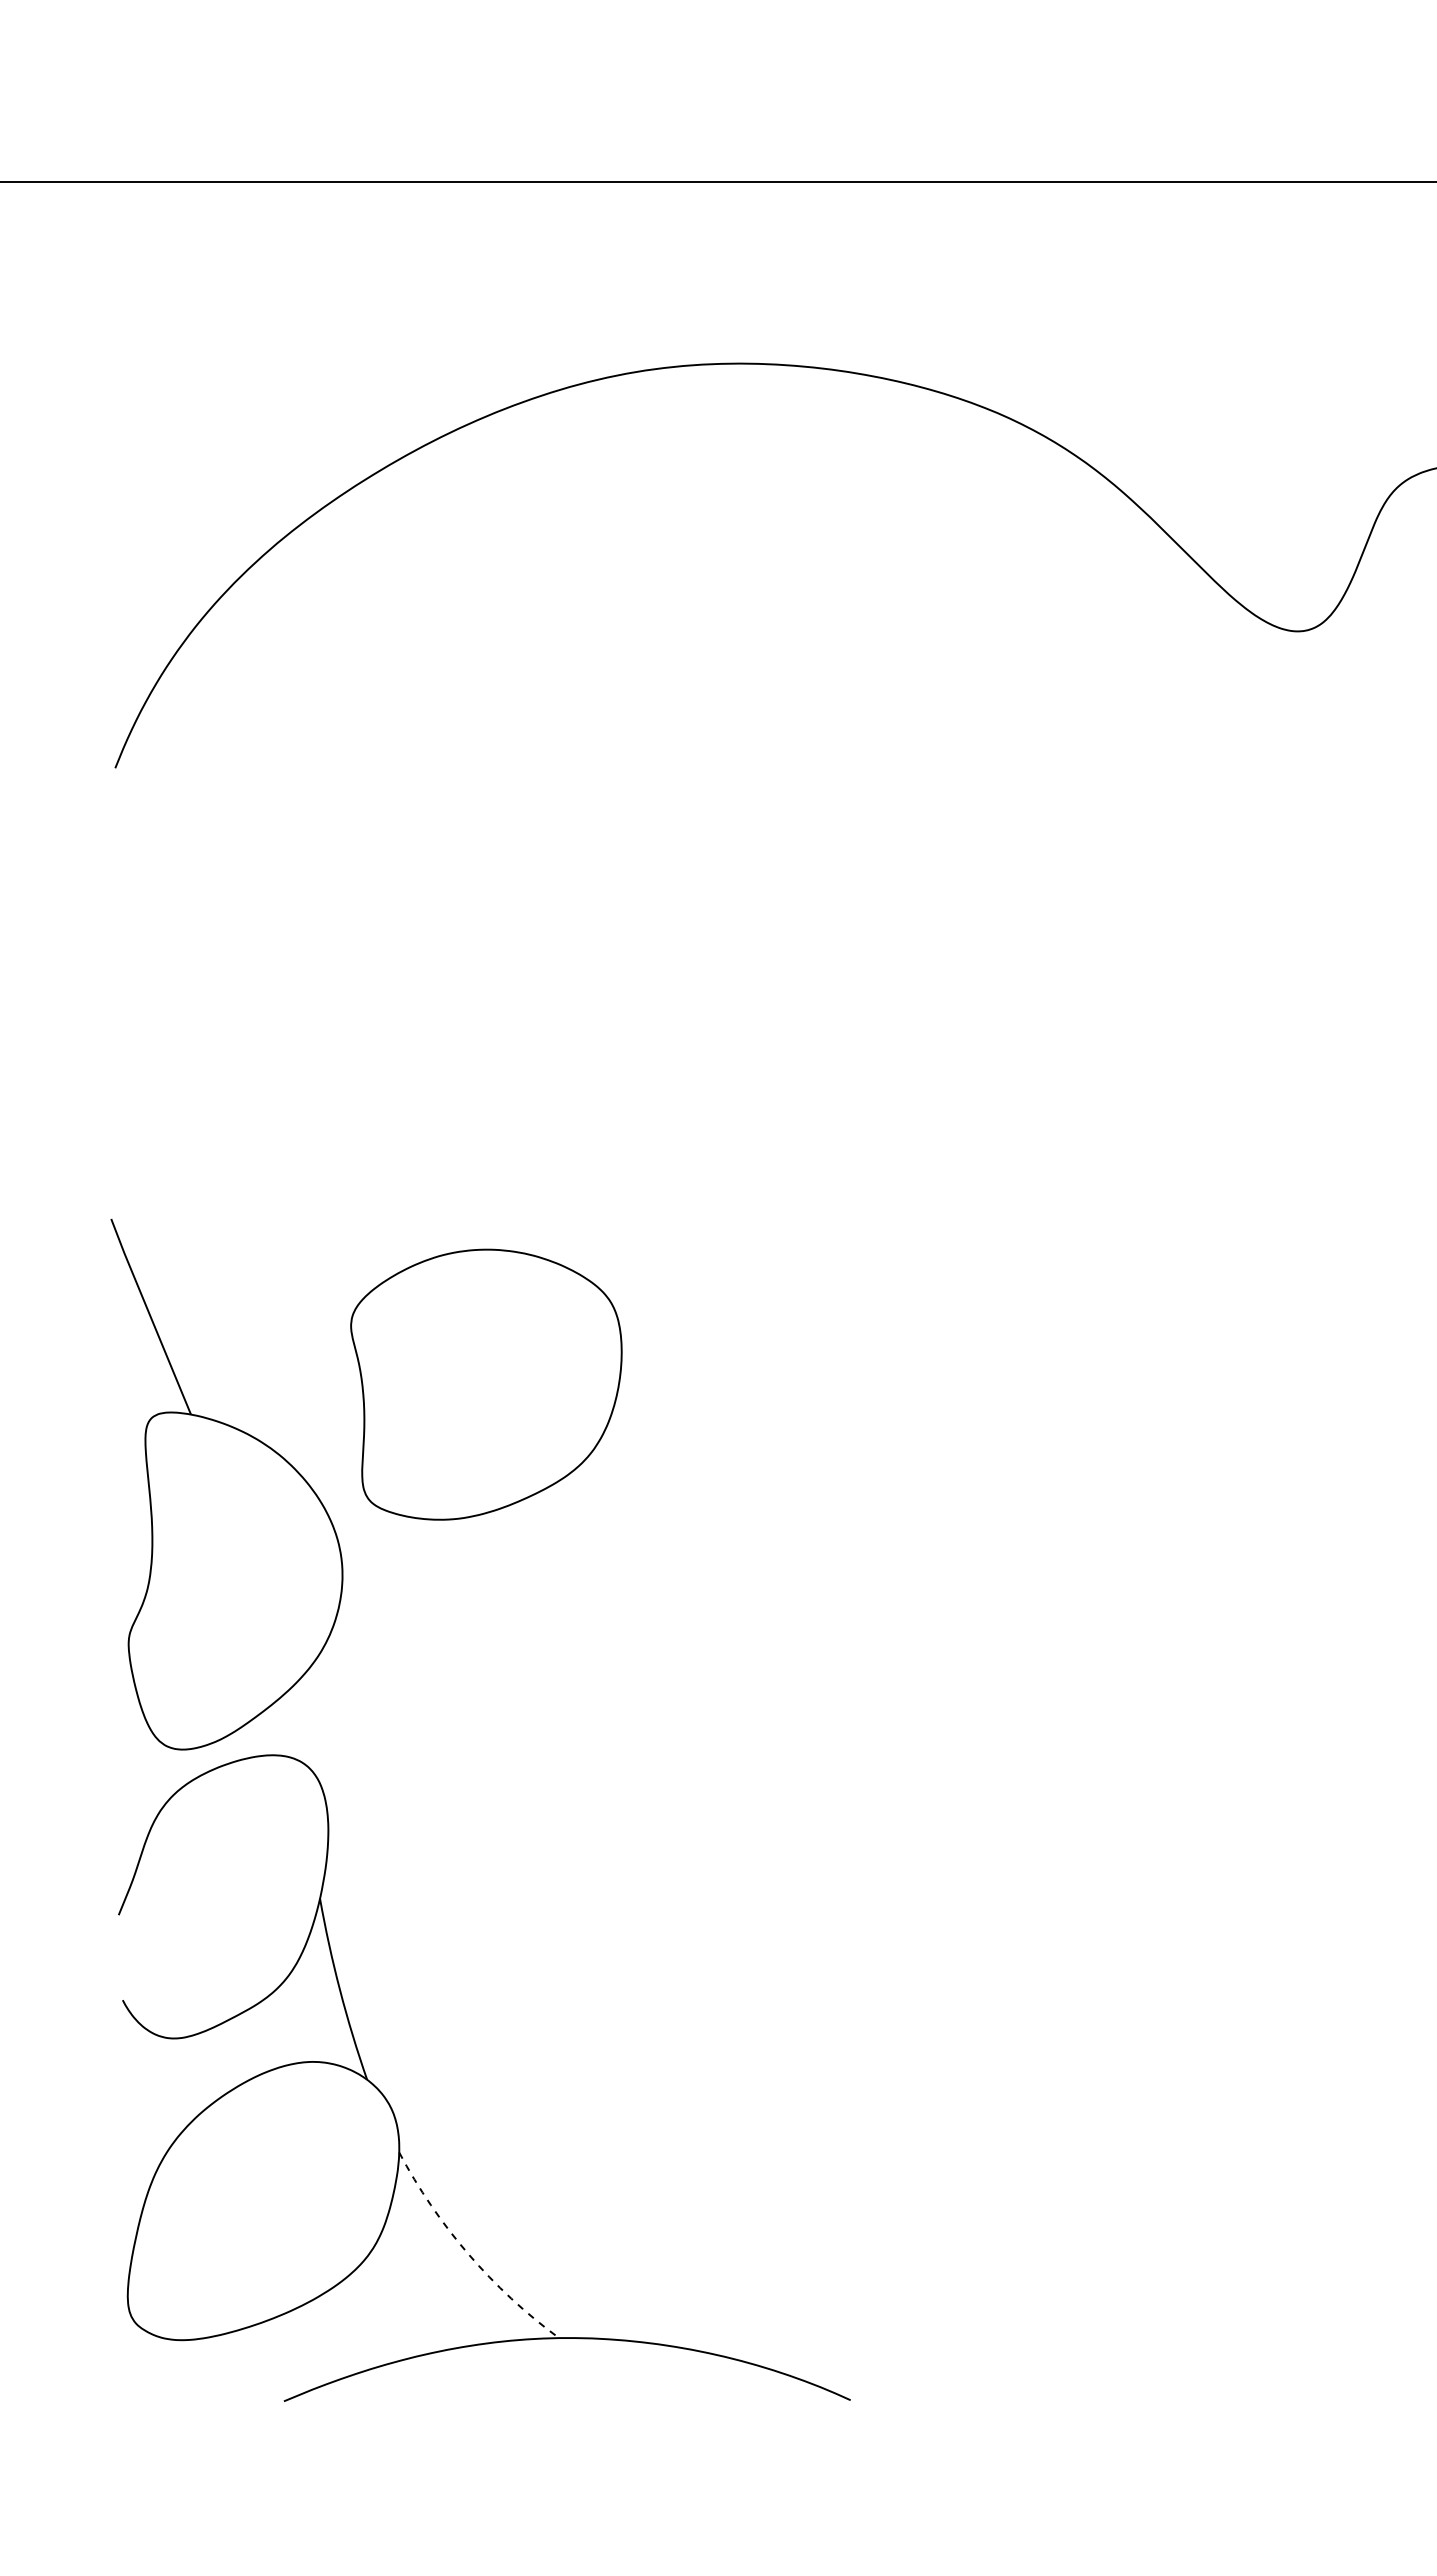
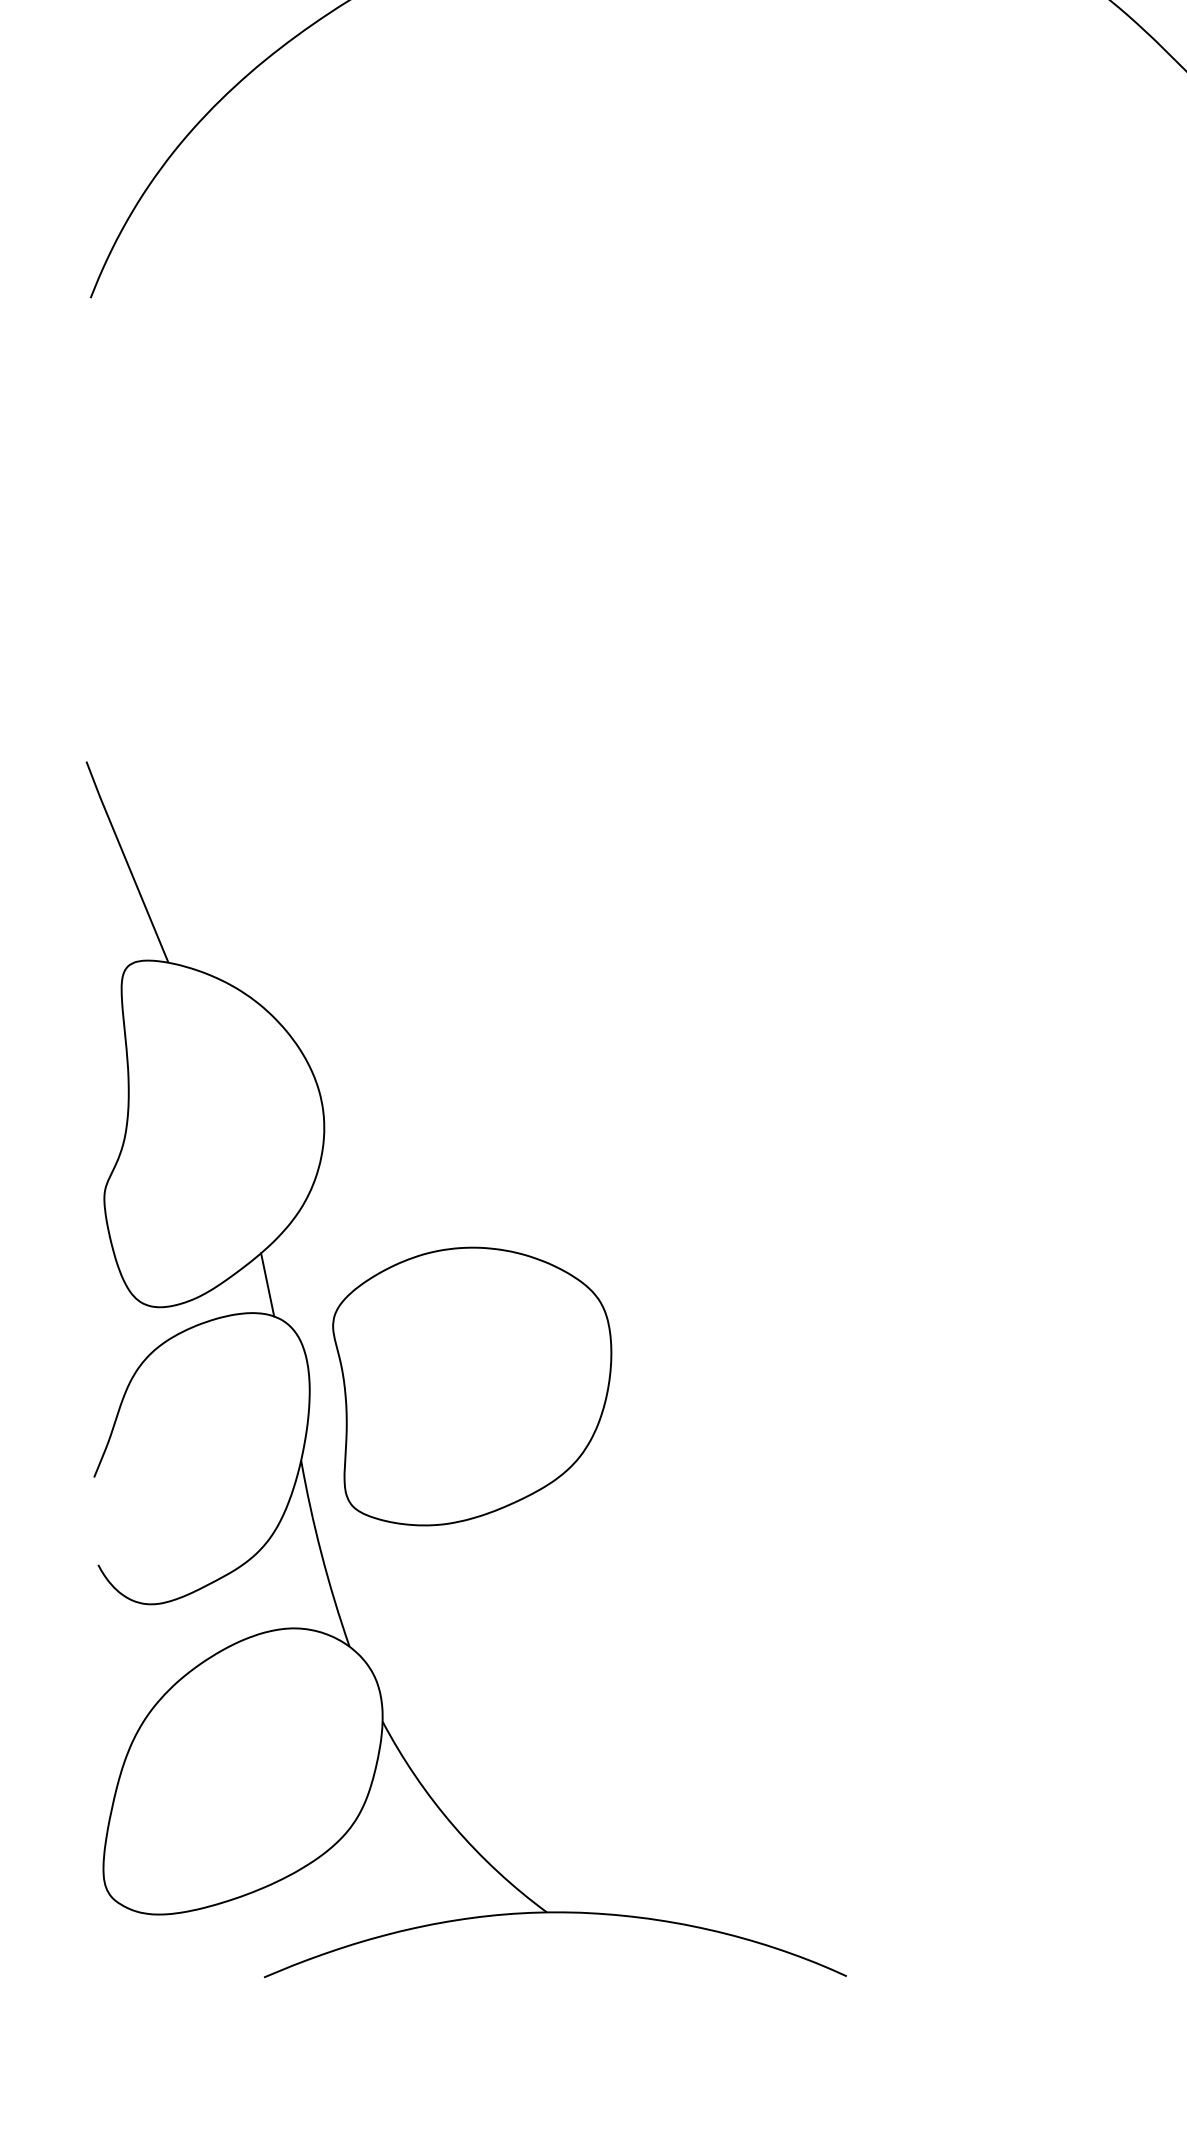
part: (486, 1384) -> (472, 1386), moved
line: (287, 1727) -> (267, 1284), added
arc: (468, 2254) -> (453, 1826), dashed -> solid

